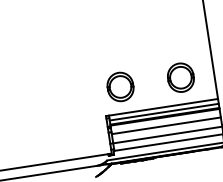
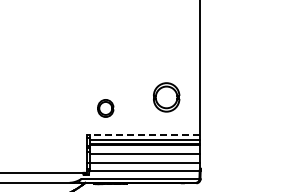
part: (180, 77) -> (166, 97), moved
part: (120, 87) -> (105, 108), size x0.6
line: (161, 107) -> (143, 134), solid -> dashed

